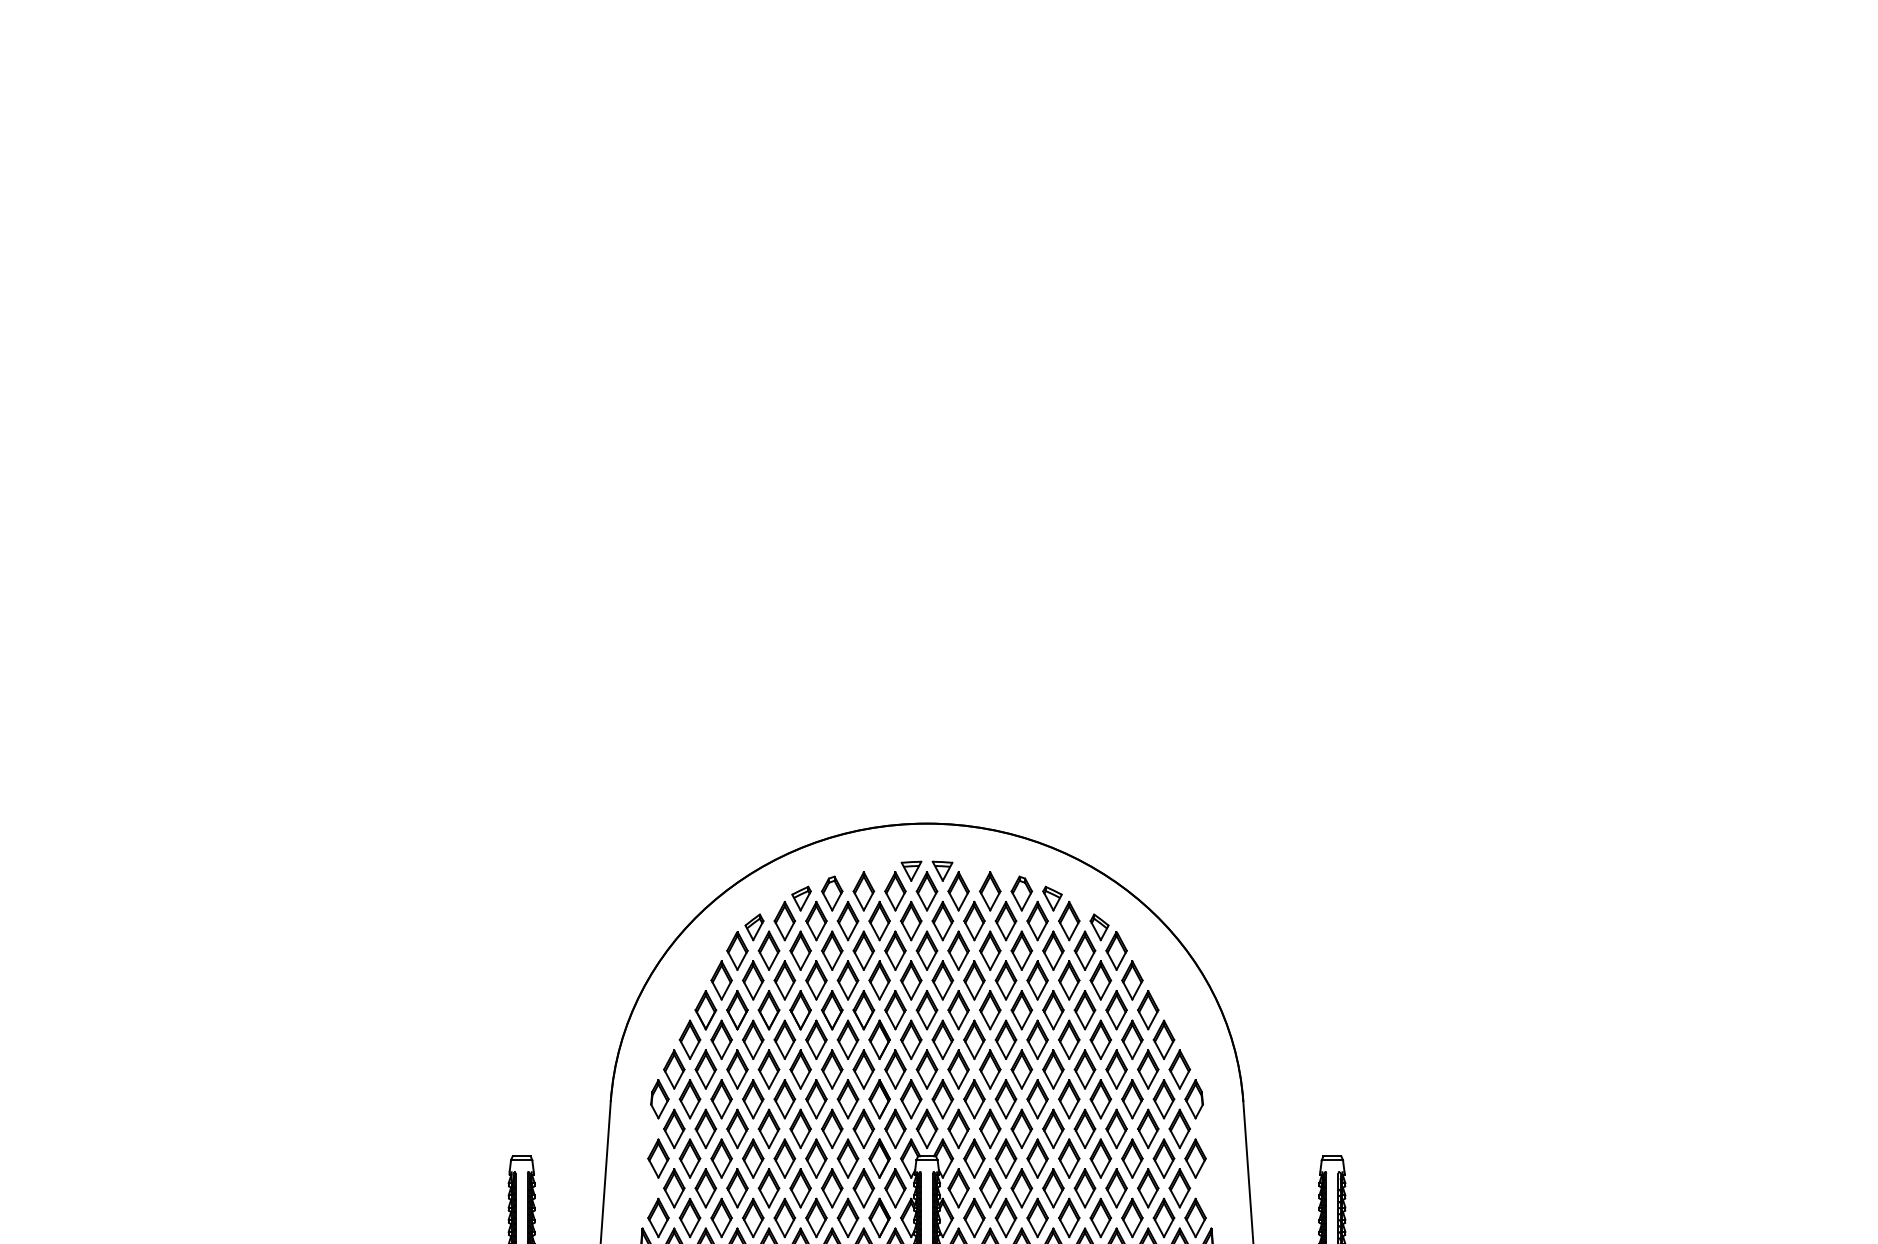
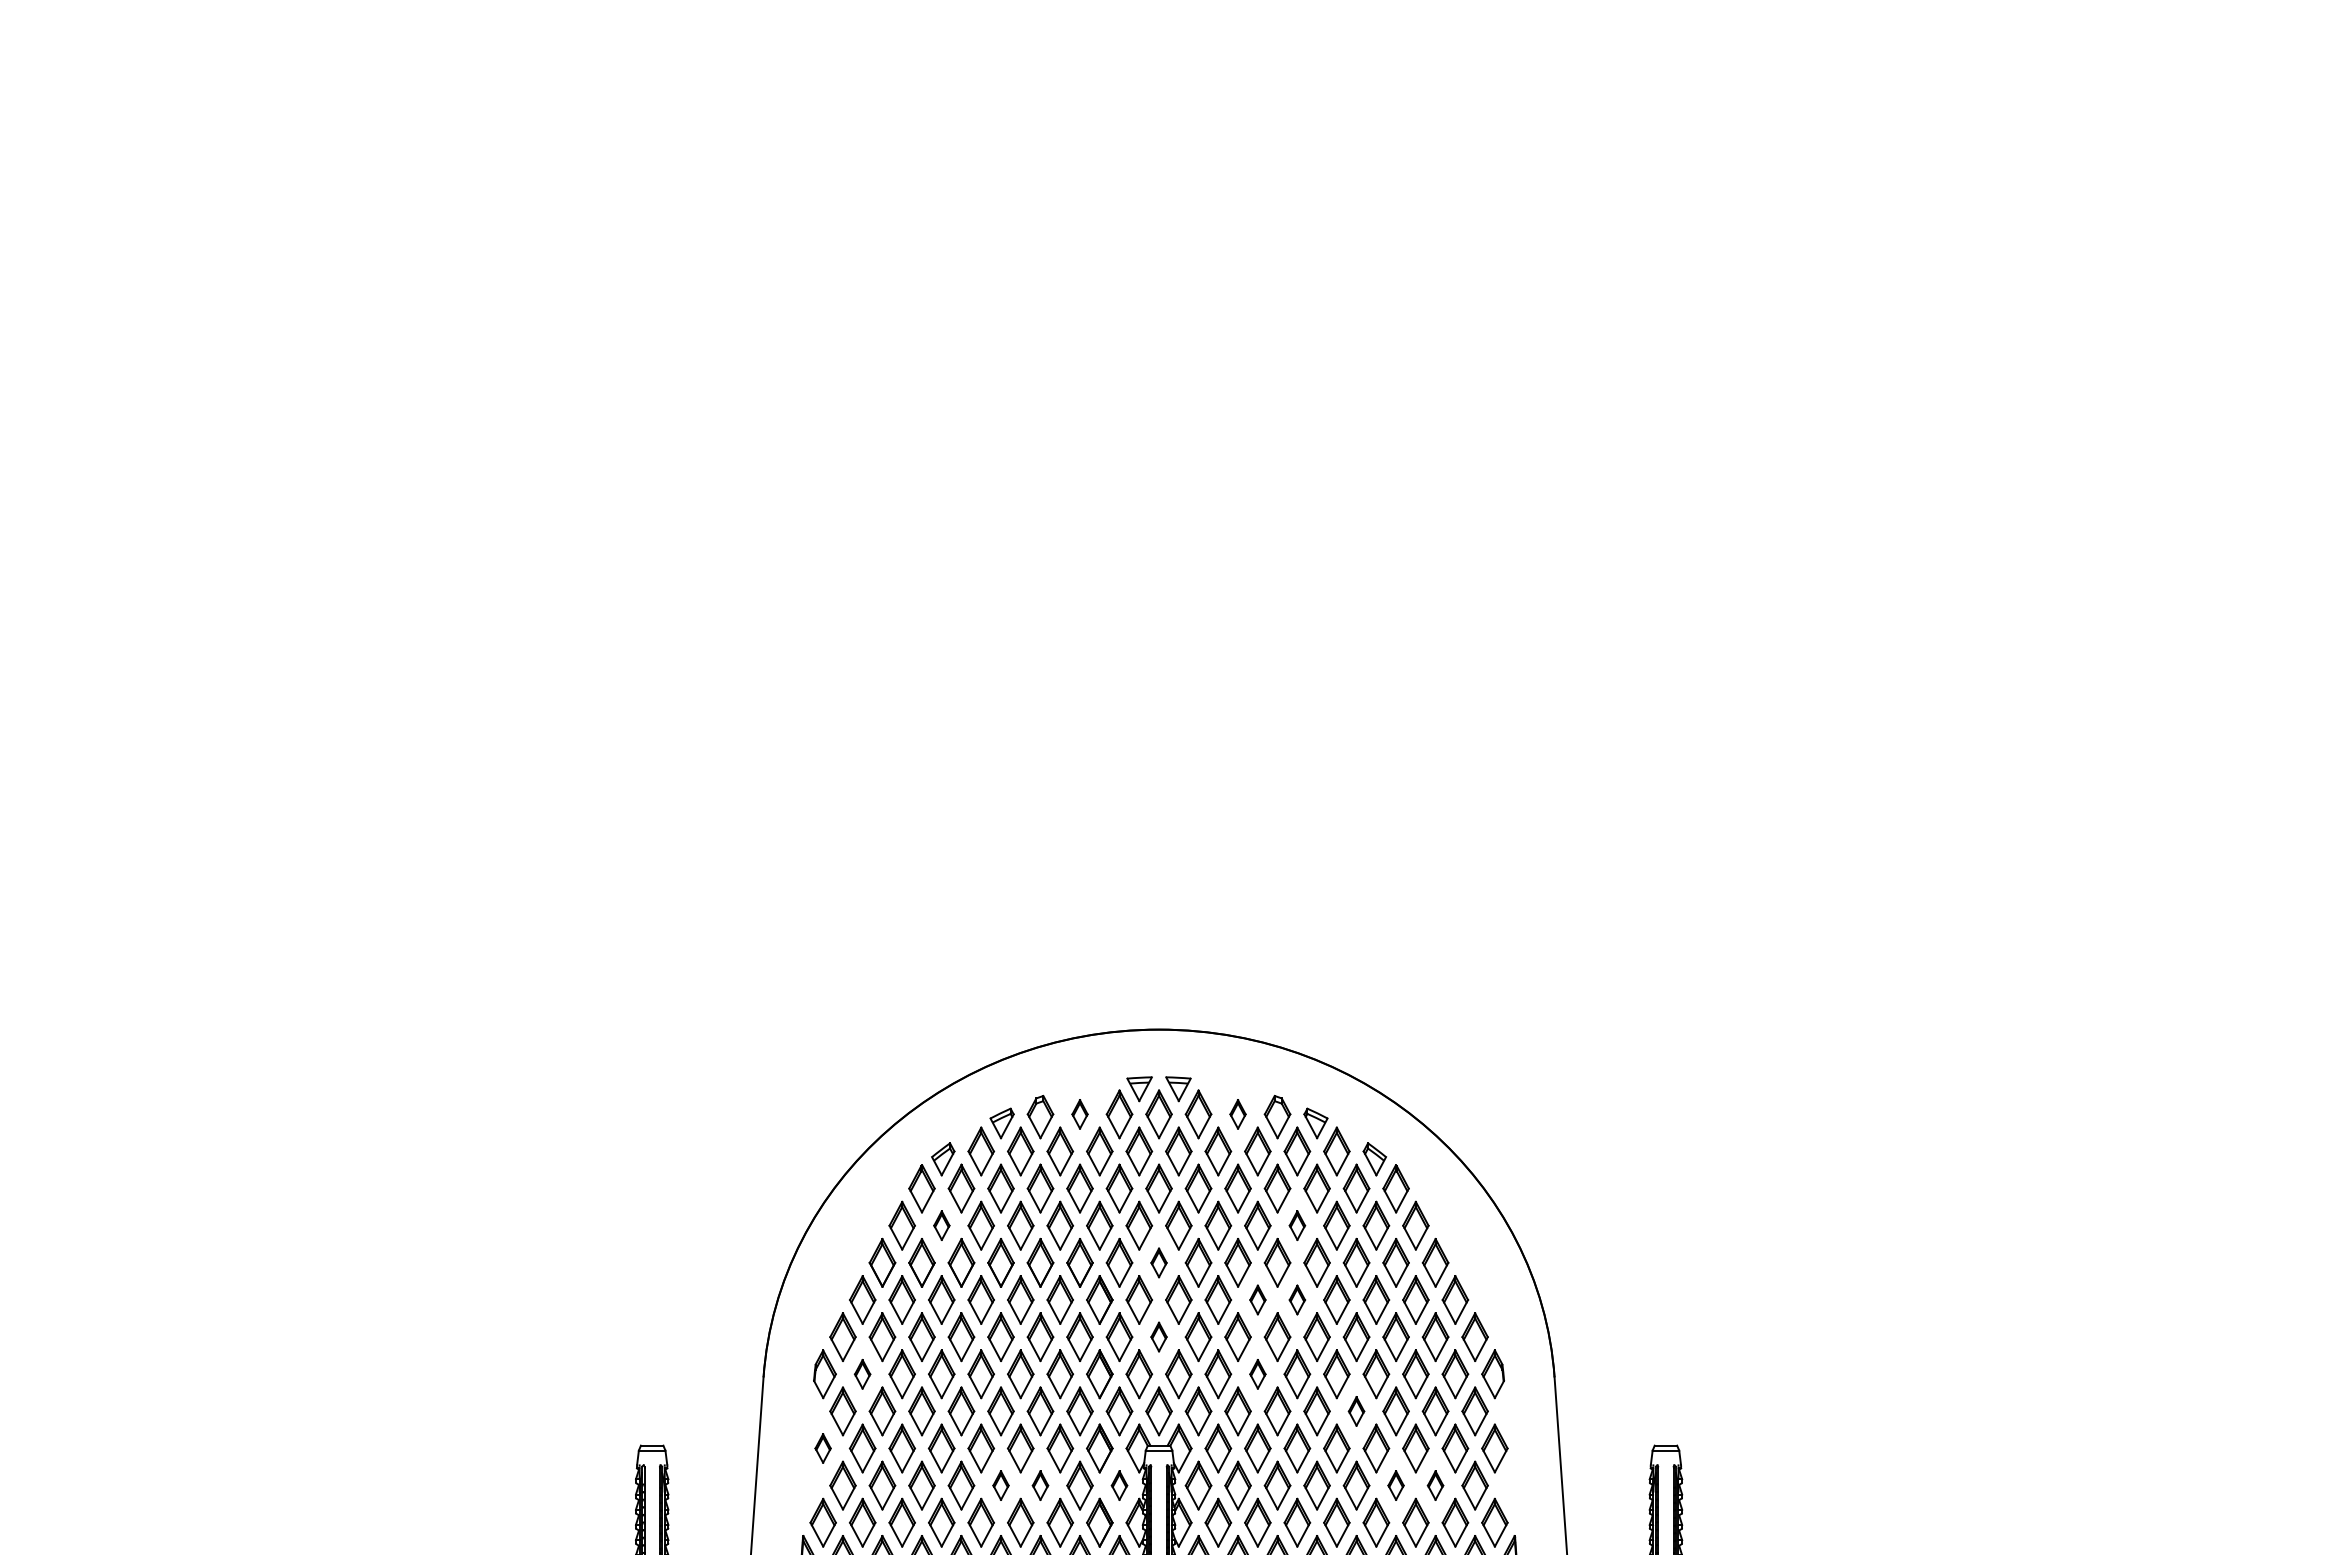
part: (863, 891) -> (1079, 1114), size x0.6
part: (989, 891) -> (1237, 1114), size x0.6
part: (753, 980) -> (941, 1225), size x0.6
part: (1037, 980) -> (1297, 1225), size x0.6
part: (926, 1009) -> (1158, 1262), size x0.6
part: (1005, 1039) -> (1257, 1299), size x0.6
part: (1037, 1039) -> (1297, 1299), size x0.6
part: (926, 1069) -> (1158, 1336), size x0.6
part: (689, 1099) -> (862, 1374), size x0.6
part: (1005, 1099) -> (1257, 1374), size x0.6
part: (1084, 1129) -> (1356, 1411), size x0.6
part: (657, 1158) -> (822, 1448), size x0.6
part: (800, 1188) -> (1000, 1485), size x0.6
part: (832, 1188) -> (1040, 1485), size x0.6
part: (895, 1188) -> (1119, 1485), size x0.6
part: (1116, 1188) -> (1395, 1485), size x0.6
part: (1148, 1188) -> (1435, 1485), size x0.6

